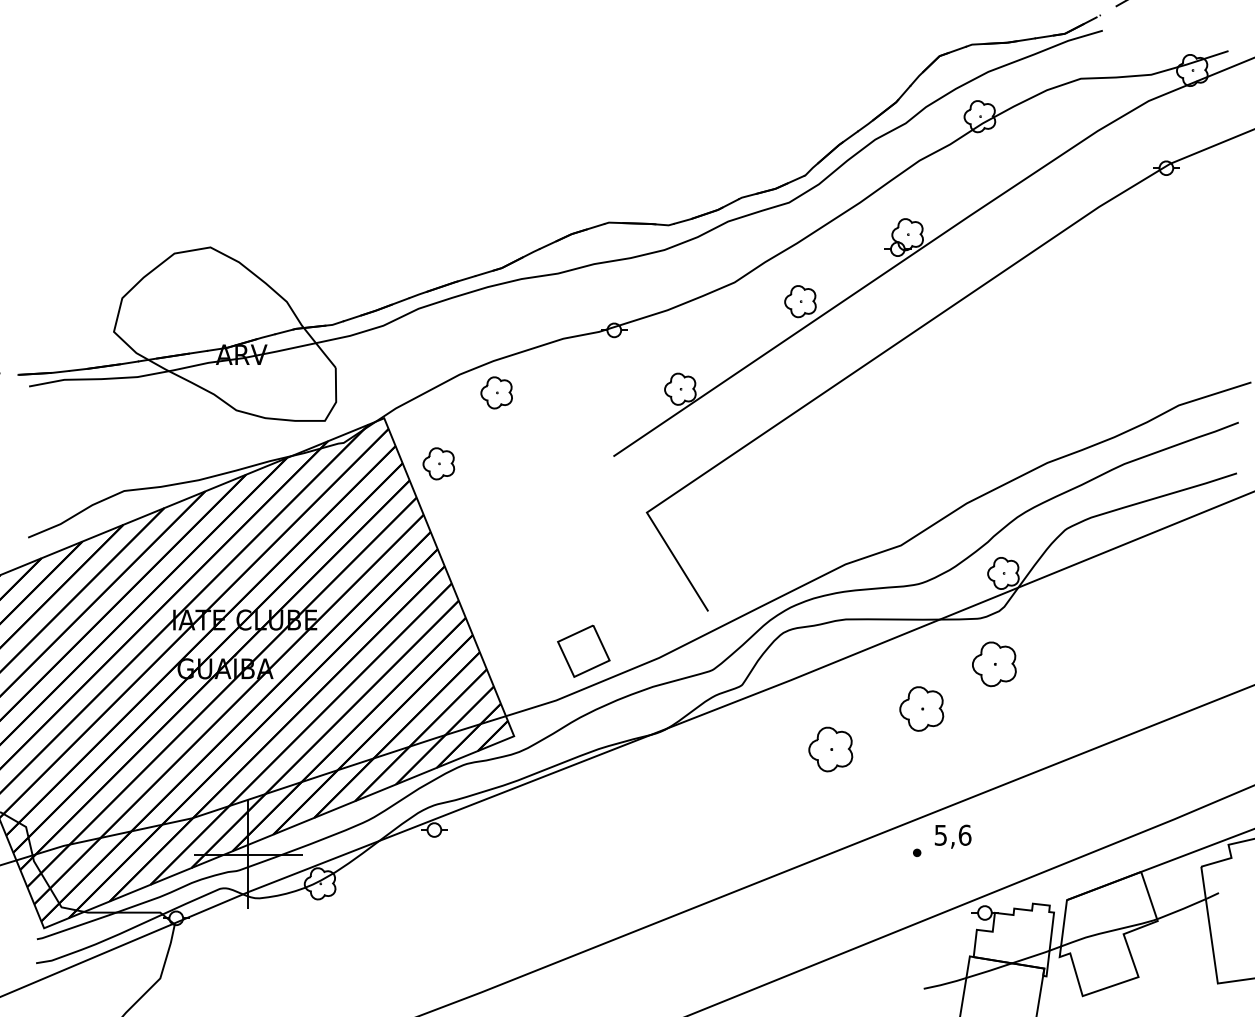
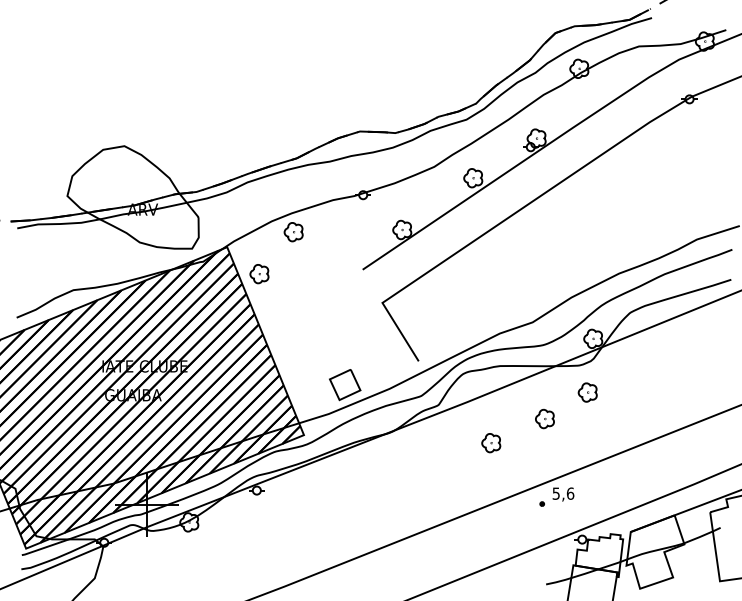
part: (993, 664) -> (587, 392), size x0.71
part: (920, 708) -> (544, 418), size x0.71
part: (831, 750) -> (491, 443), size x0.71

